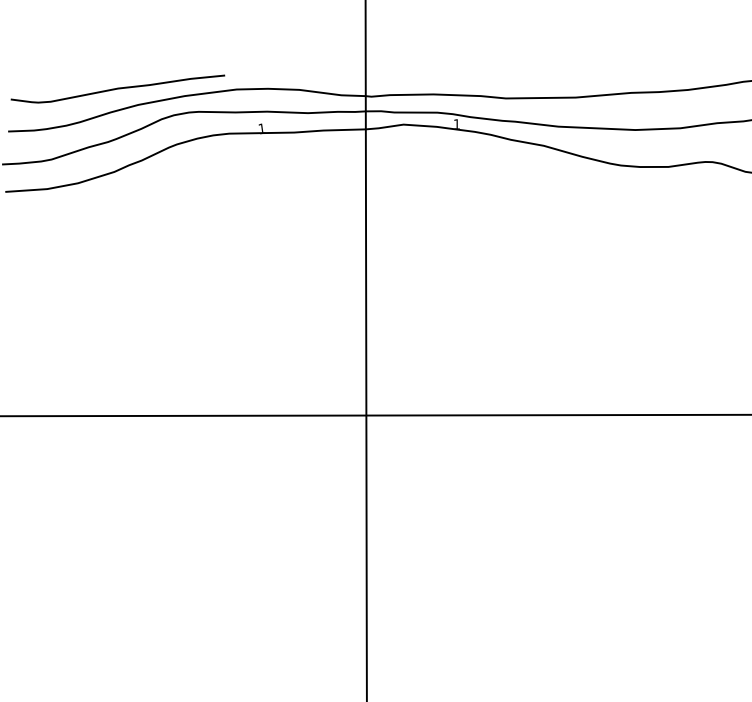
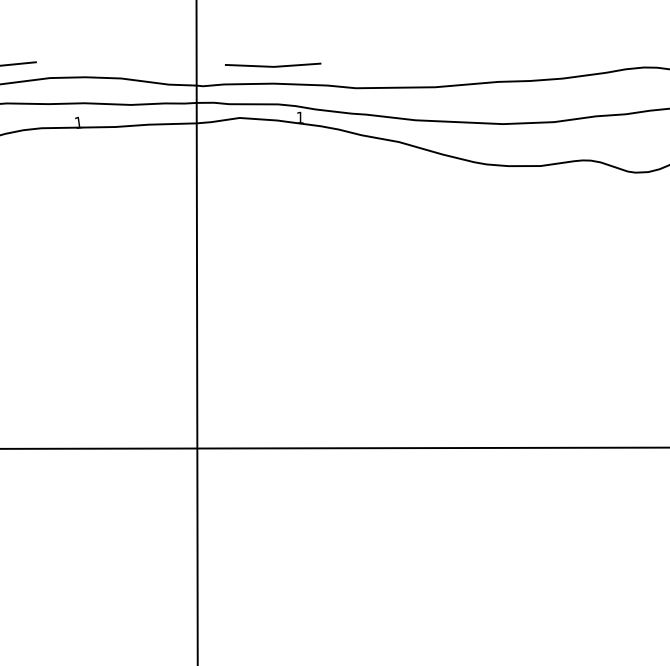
line: (432, 78) -> (272, 65), added

